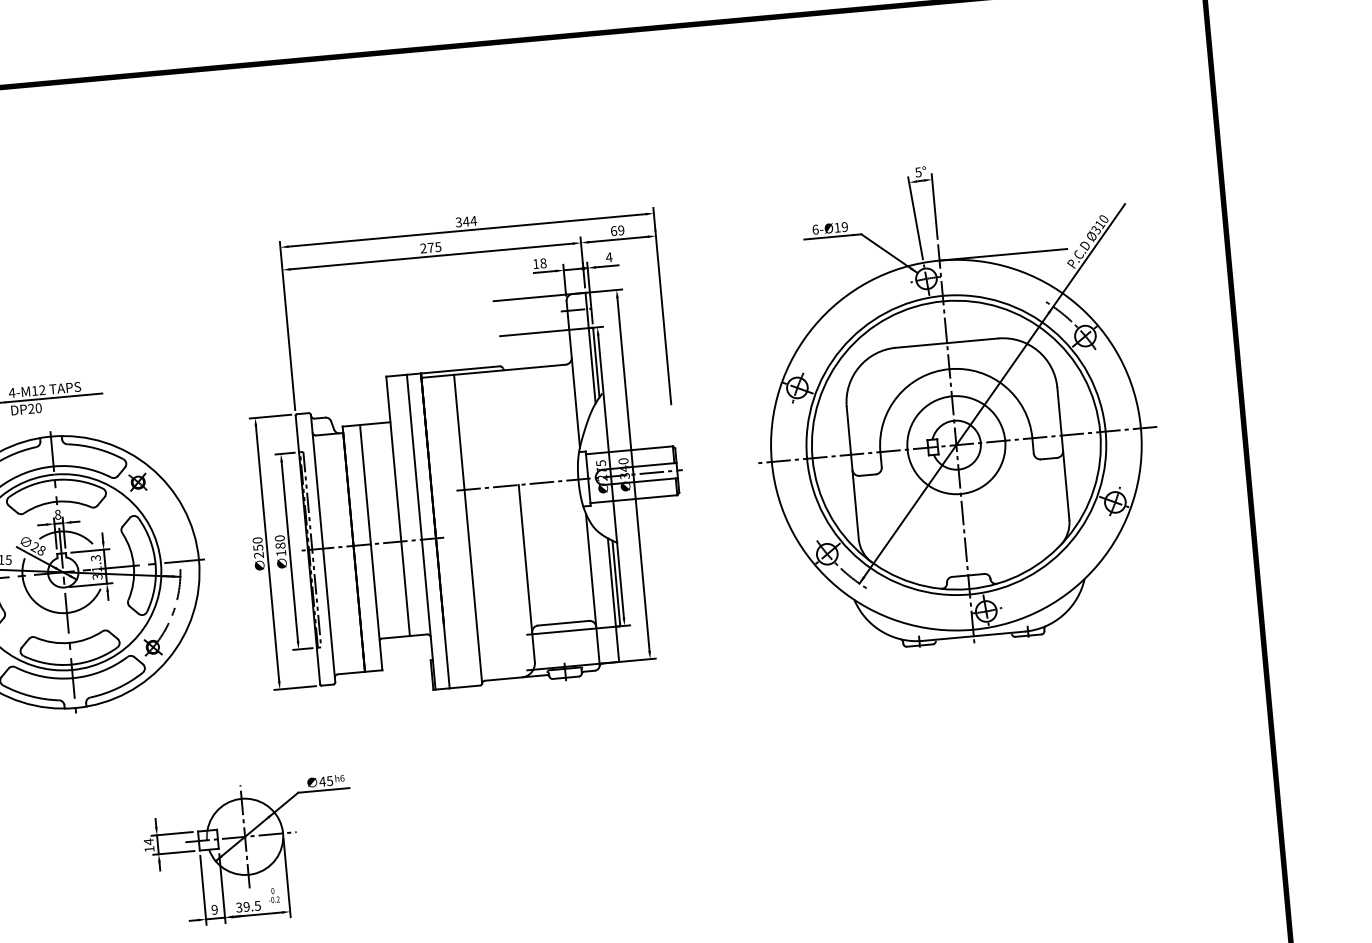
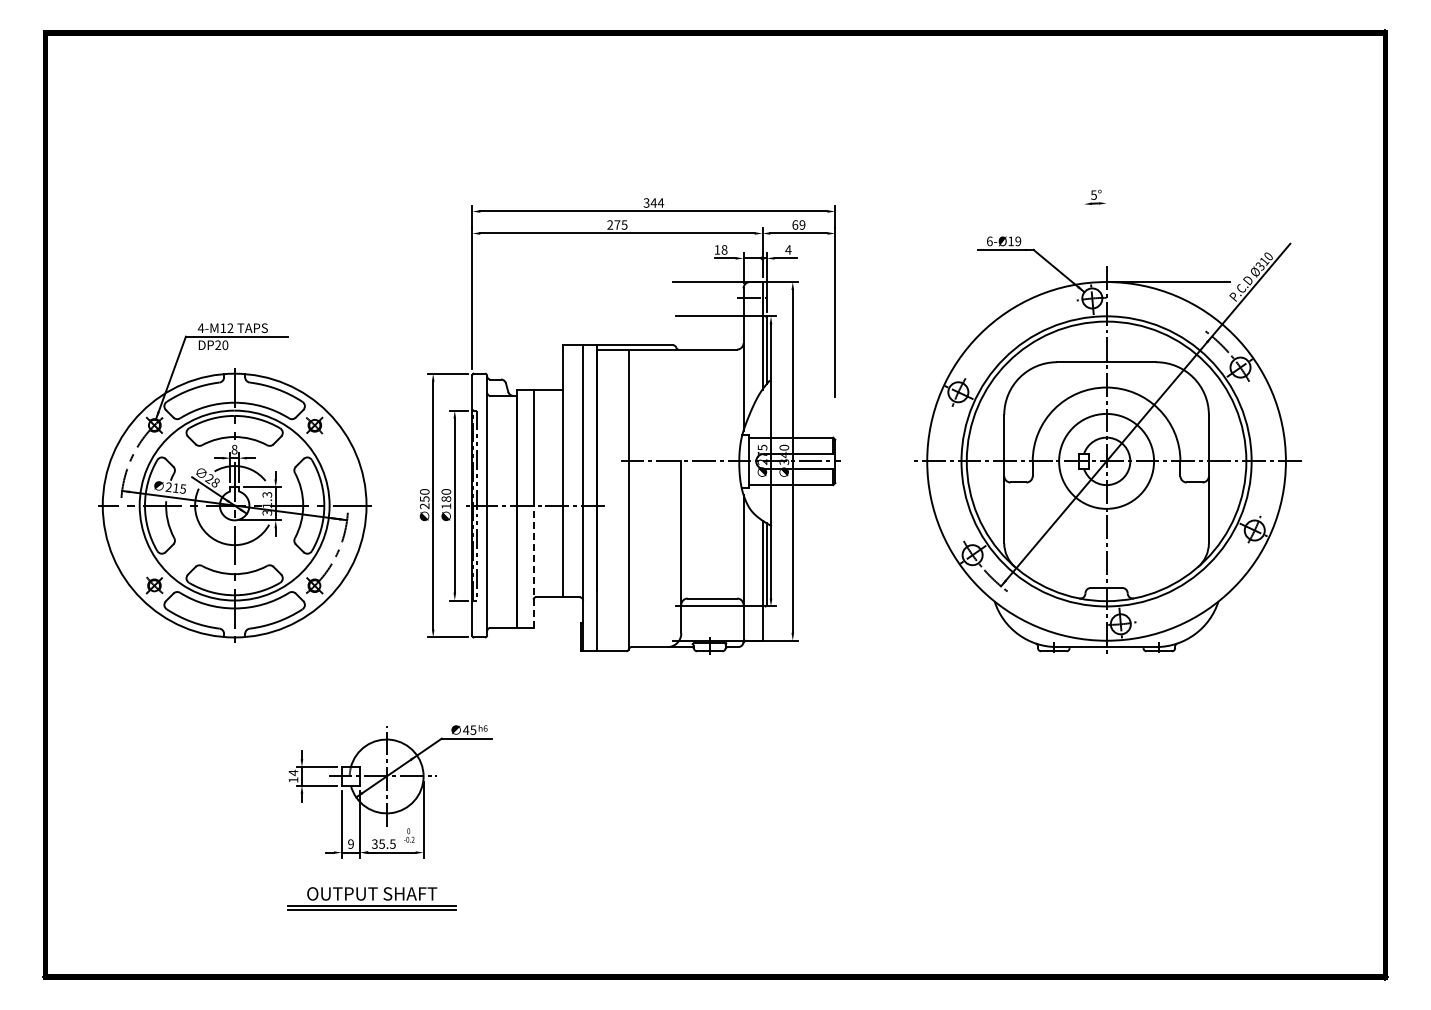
line: (934, 206) -> (1106, 229), removed
line: (914, 218) -> (1086, 239), removed
line: (376, 607) -> (533, 566), solid -> dashed
text: (246, 906) -> (381, 843), 39.5 -> 35.5

